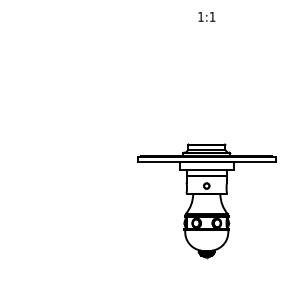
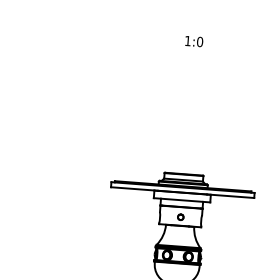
text: (212, 16) -> (199, 41), 1:1 -> 1:0

